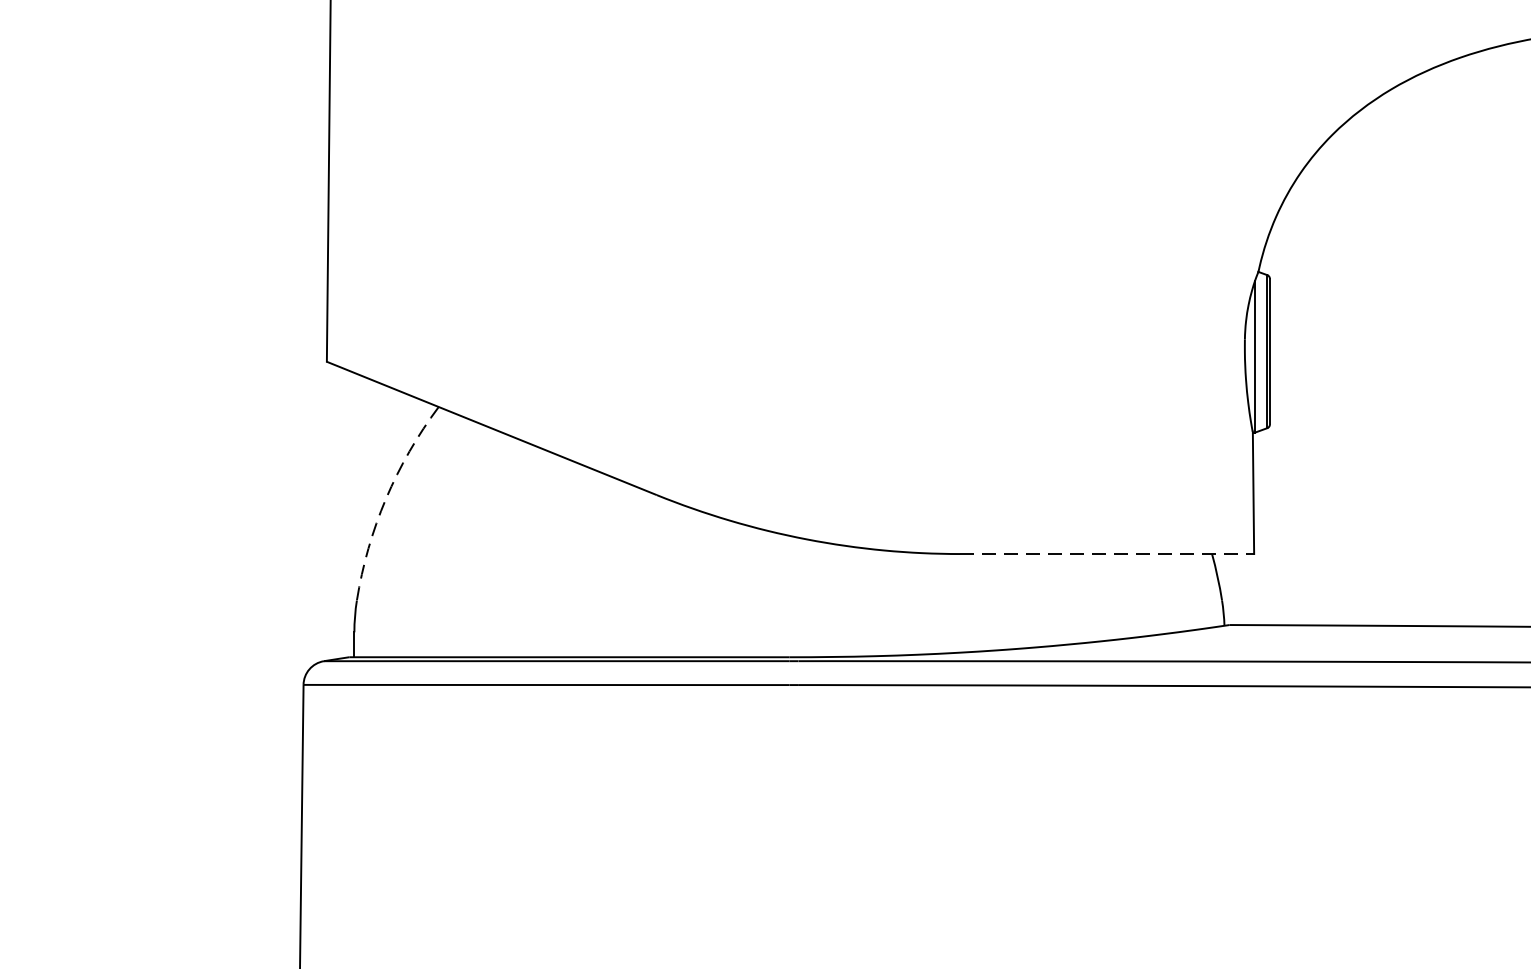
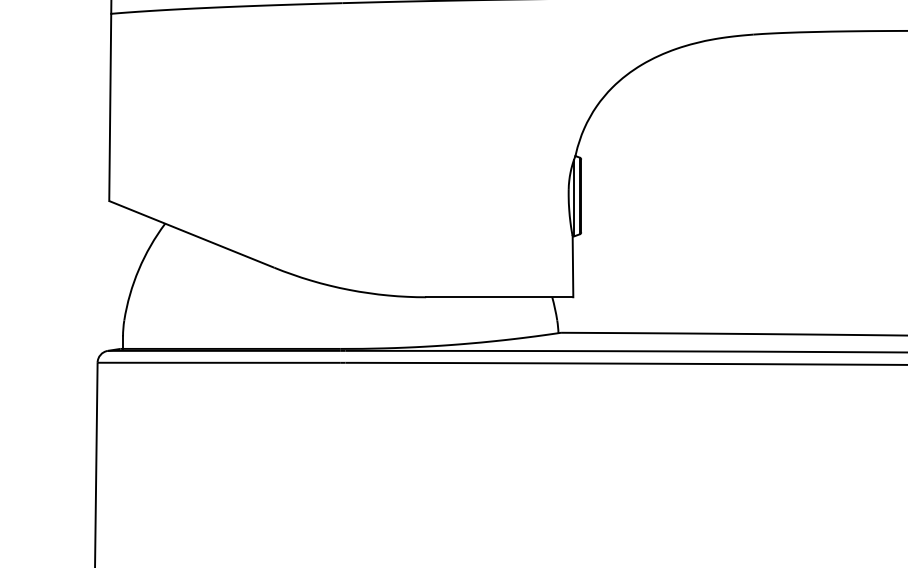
arc: (385, 498) -> (138, 269), dashed -> solid
line: (1106, 554) -> (499, 297), dashed -> solid

